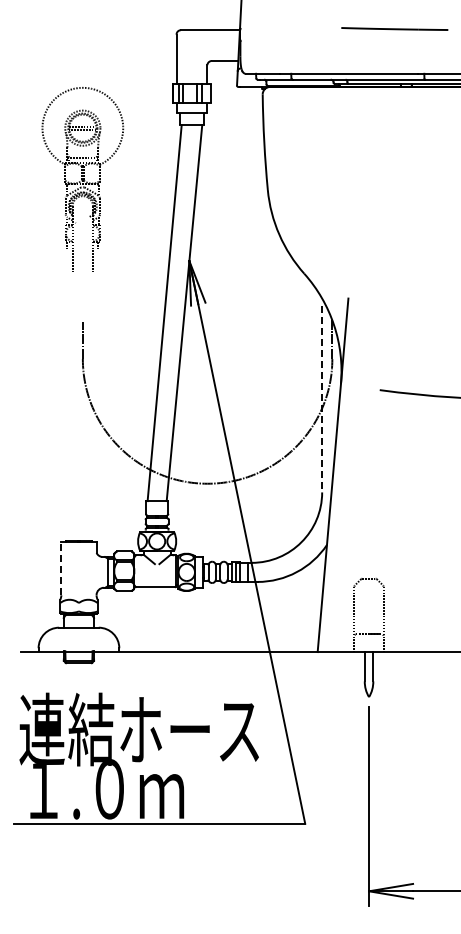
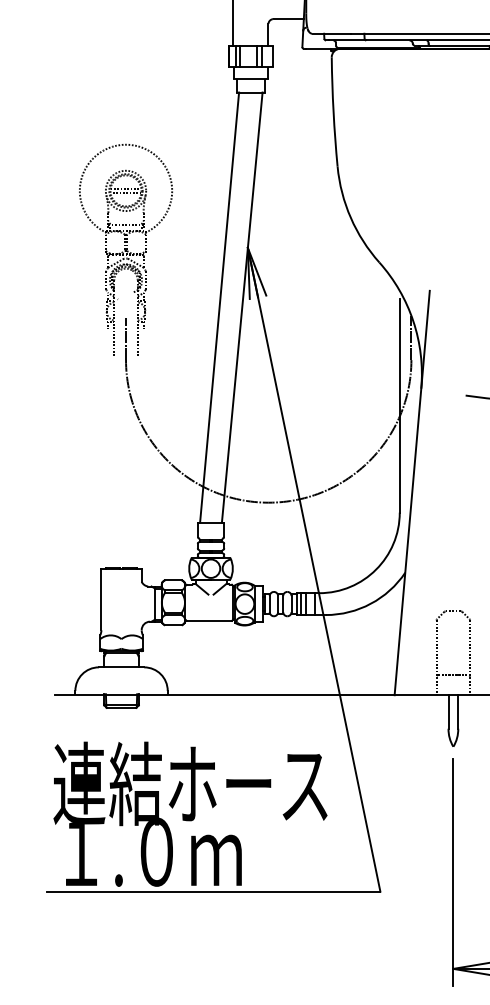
part: (82, 179) -> (125, 249), moved
line: (322, 399) -> (400, 406), dashed -> solid
line: (61, 568) -> (101, 599), dashed -> solid

